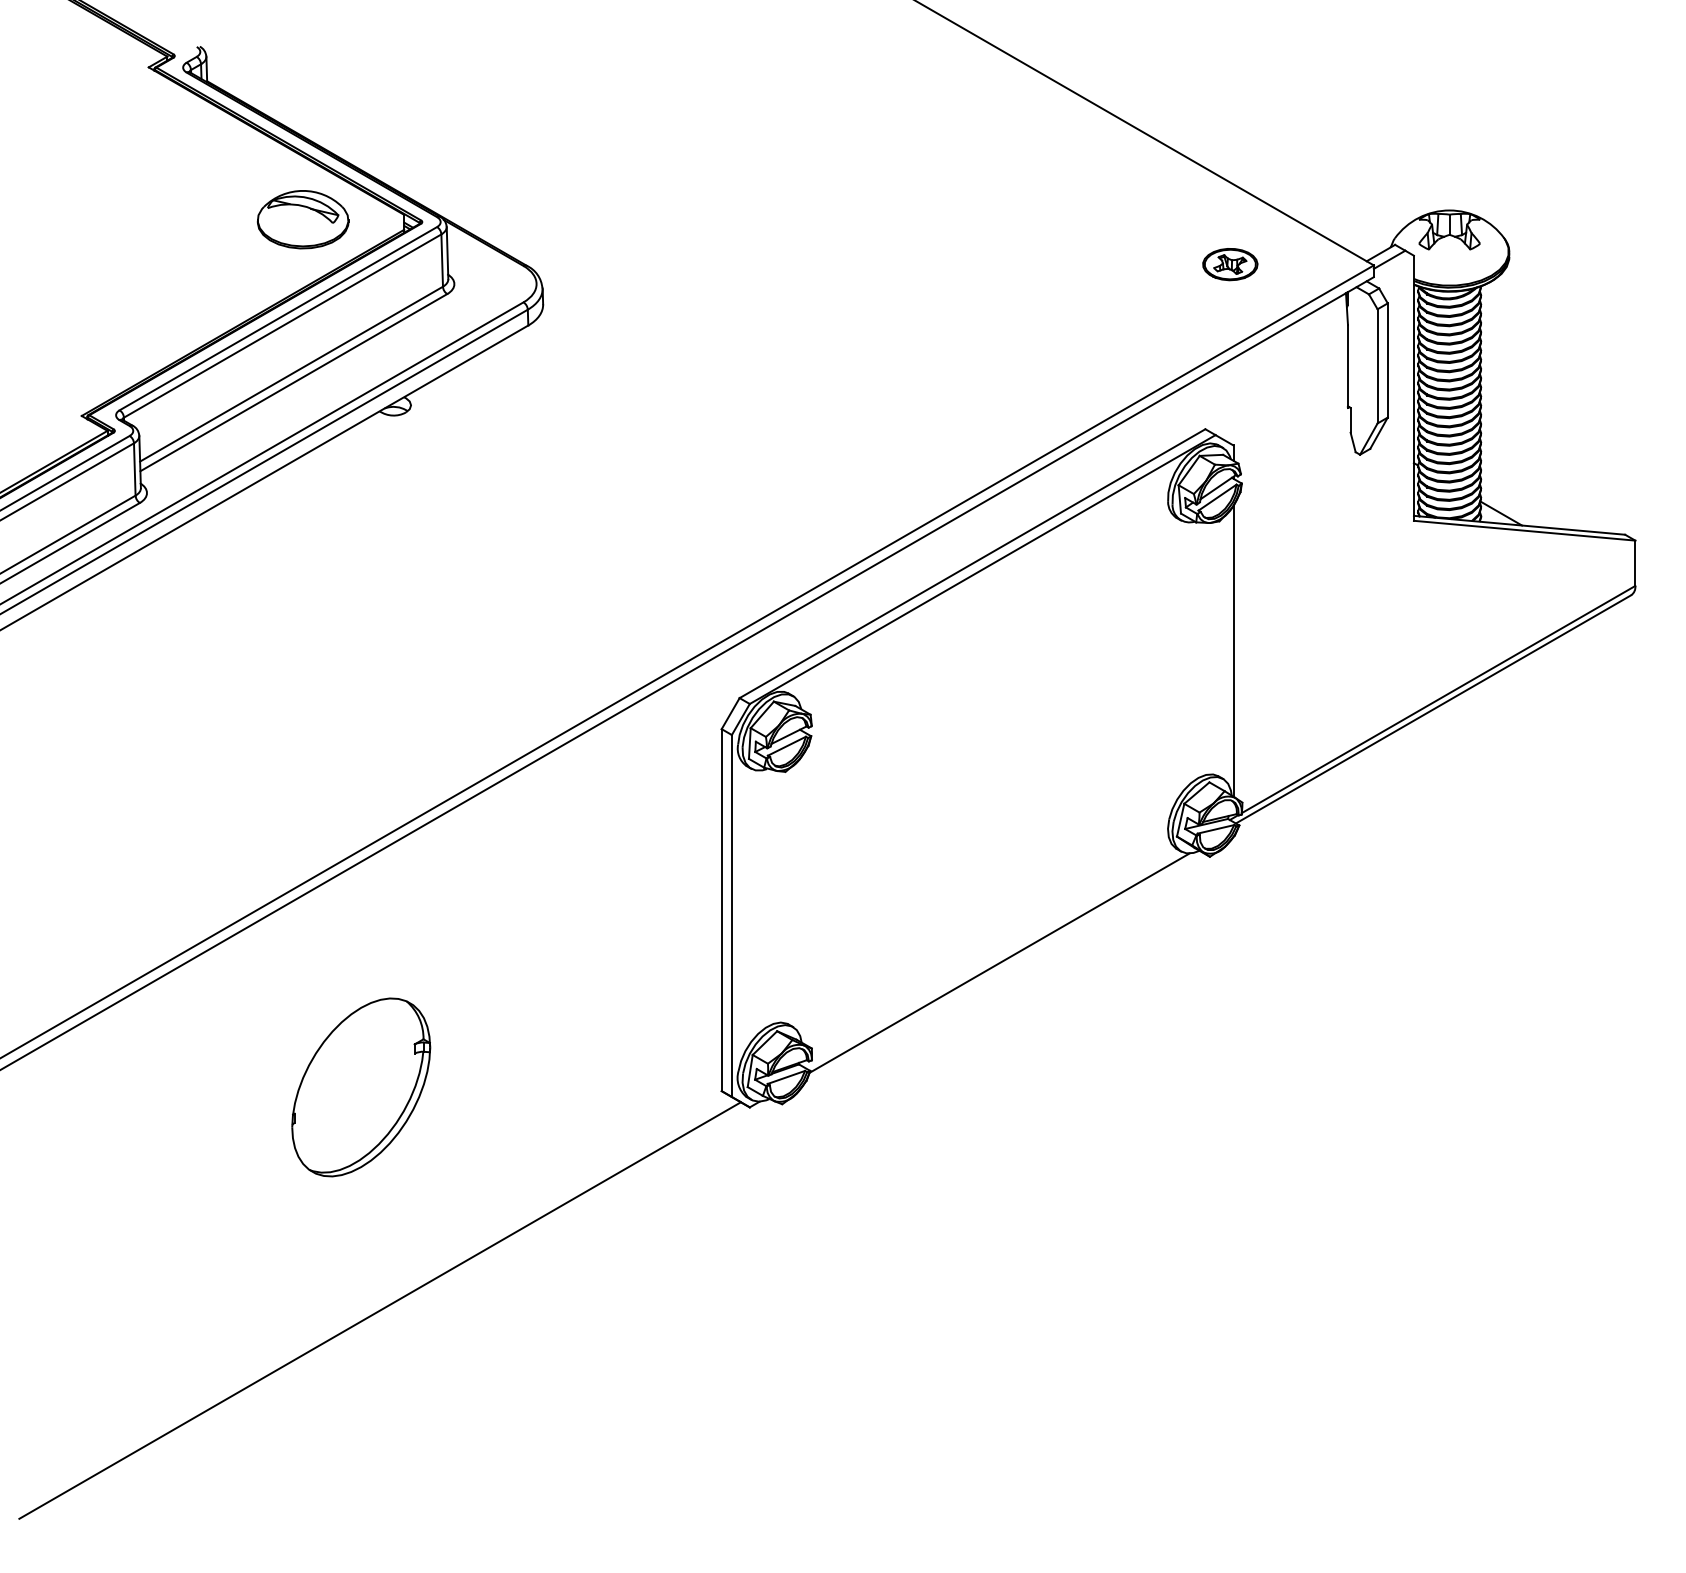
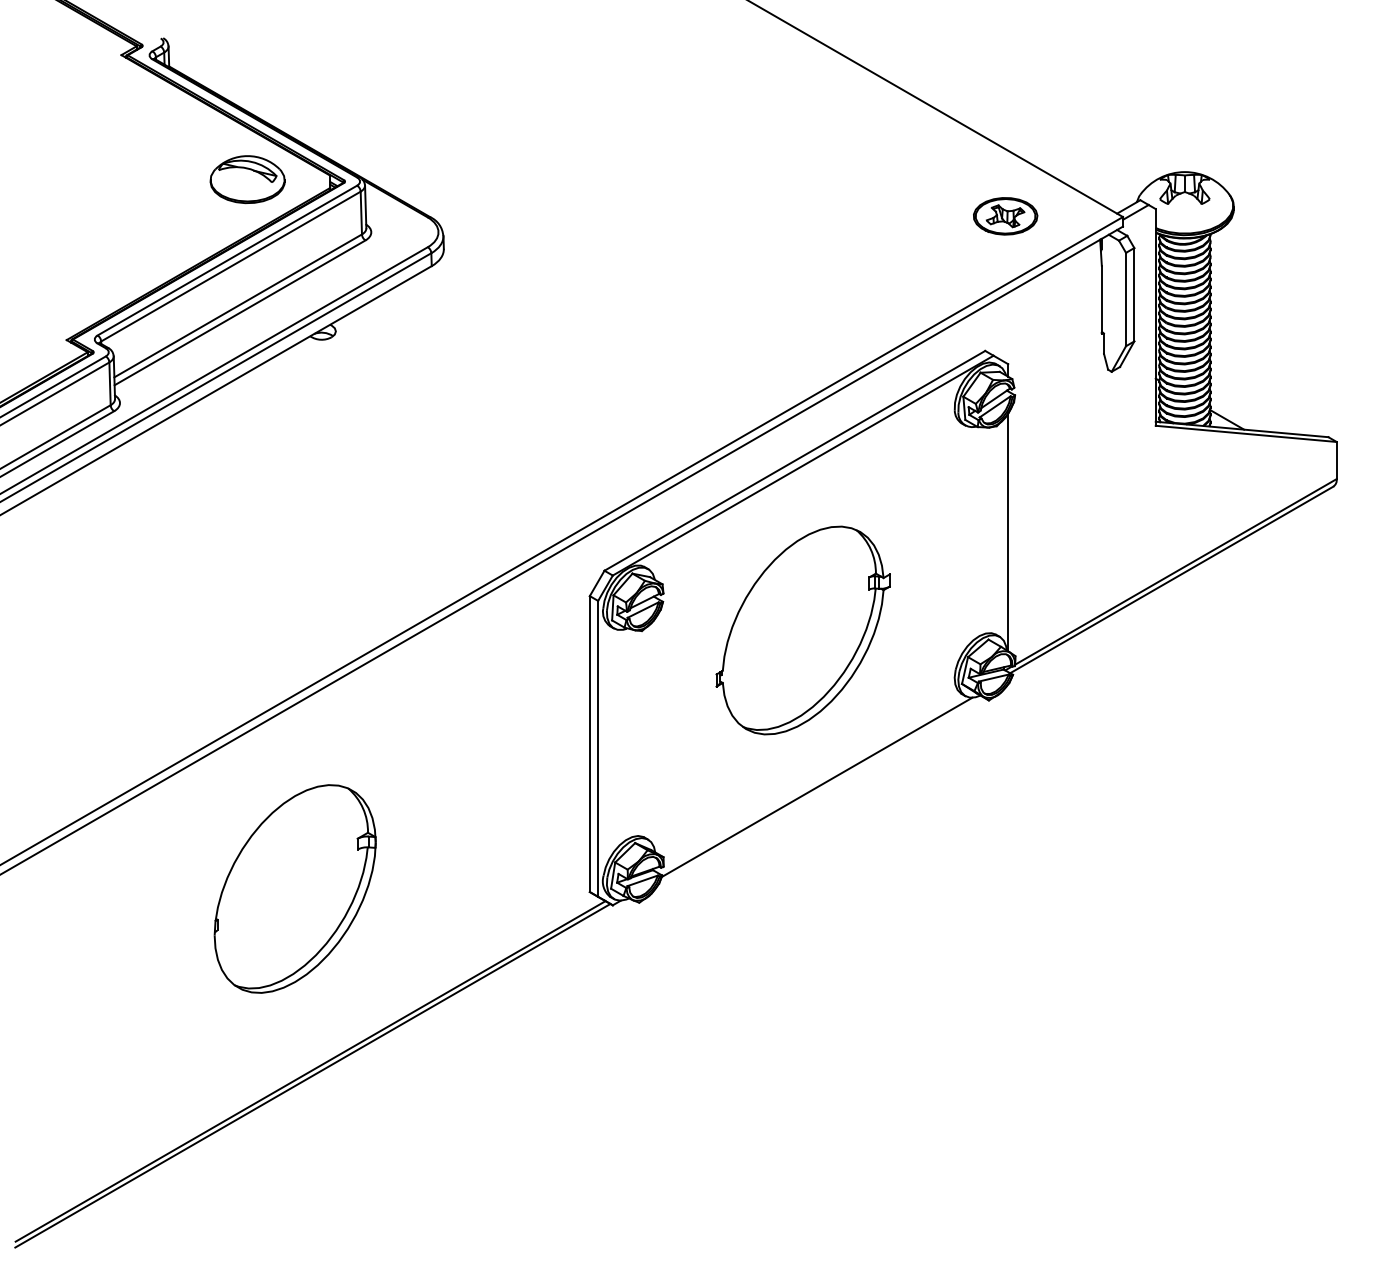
part: (1230, 264) -> (1005, 216), size x1.43
part: (982, 771) -> (803, 630), added
part: (360, 1087) -> (294, 889), size x1.43
line: (382, 1315) -> (312, 1075), added

